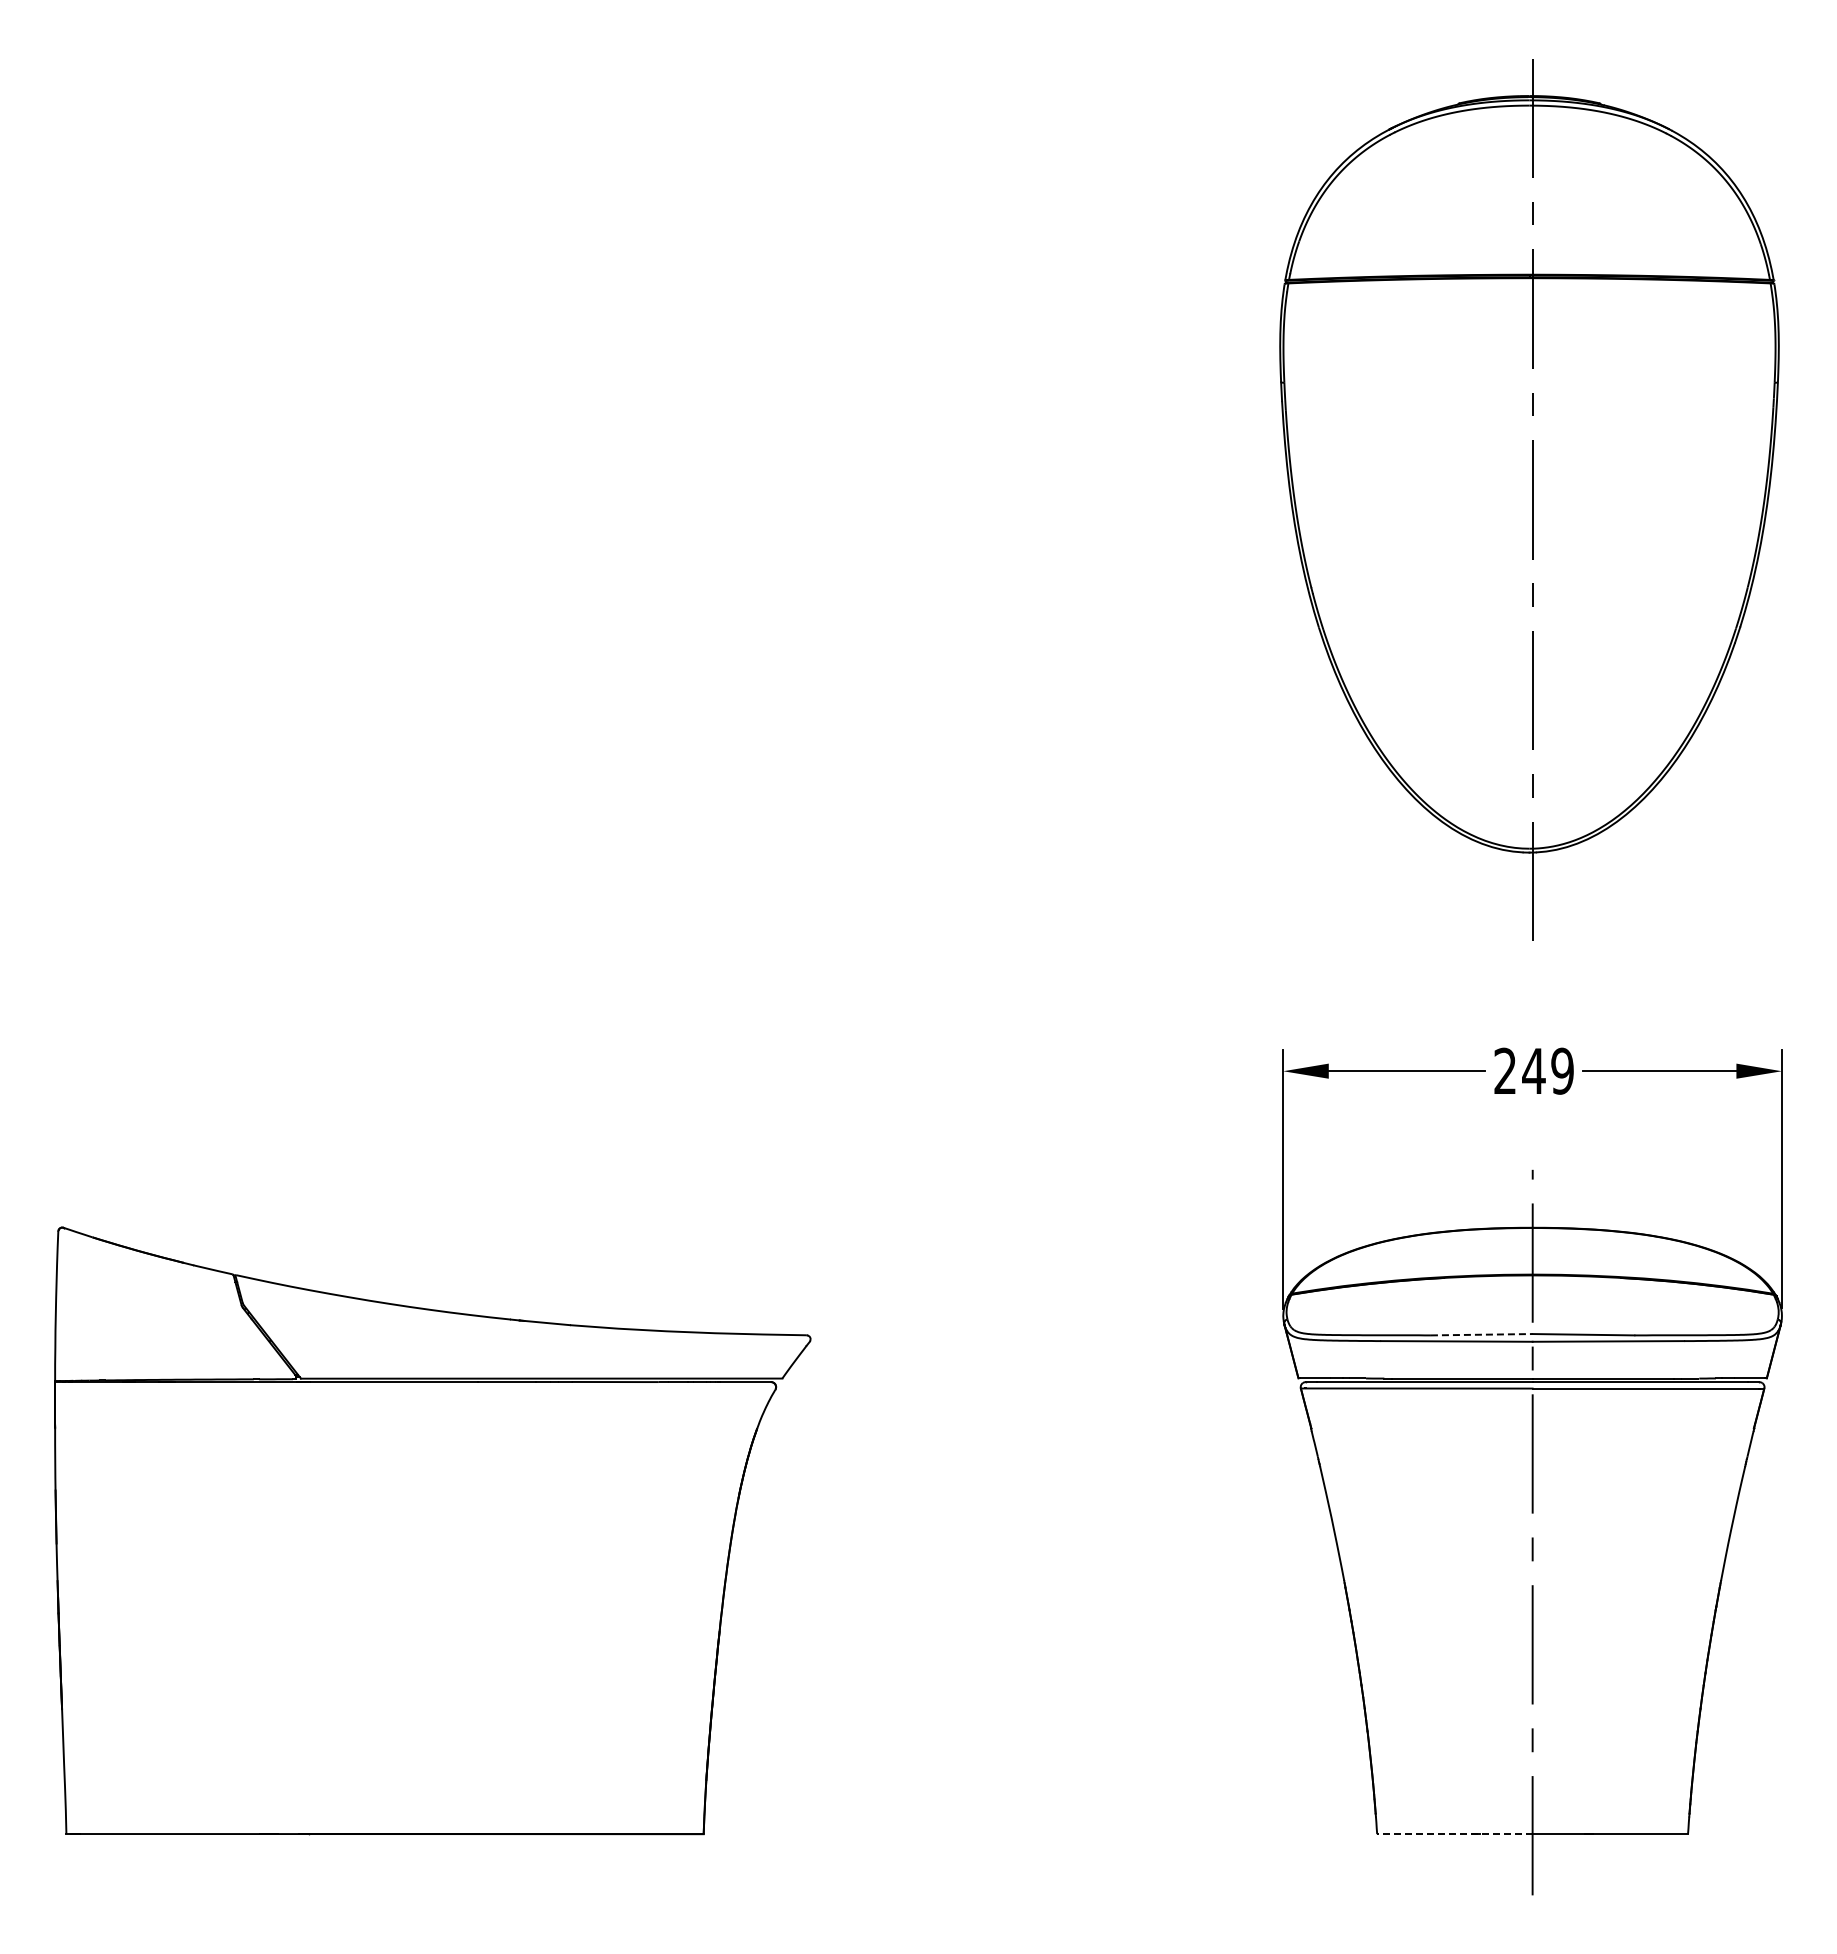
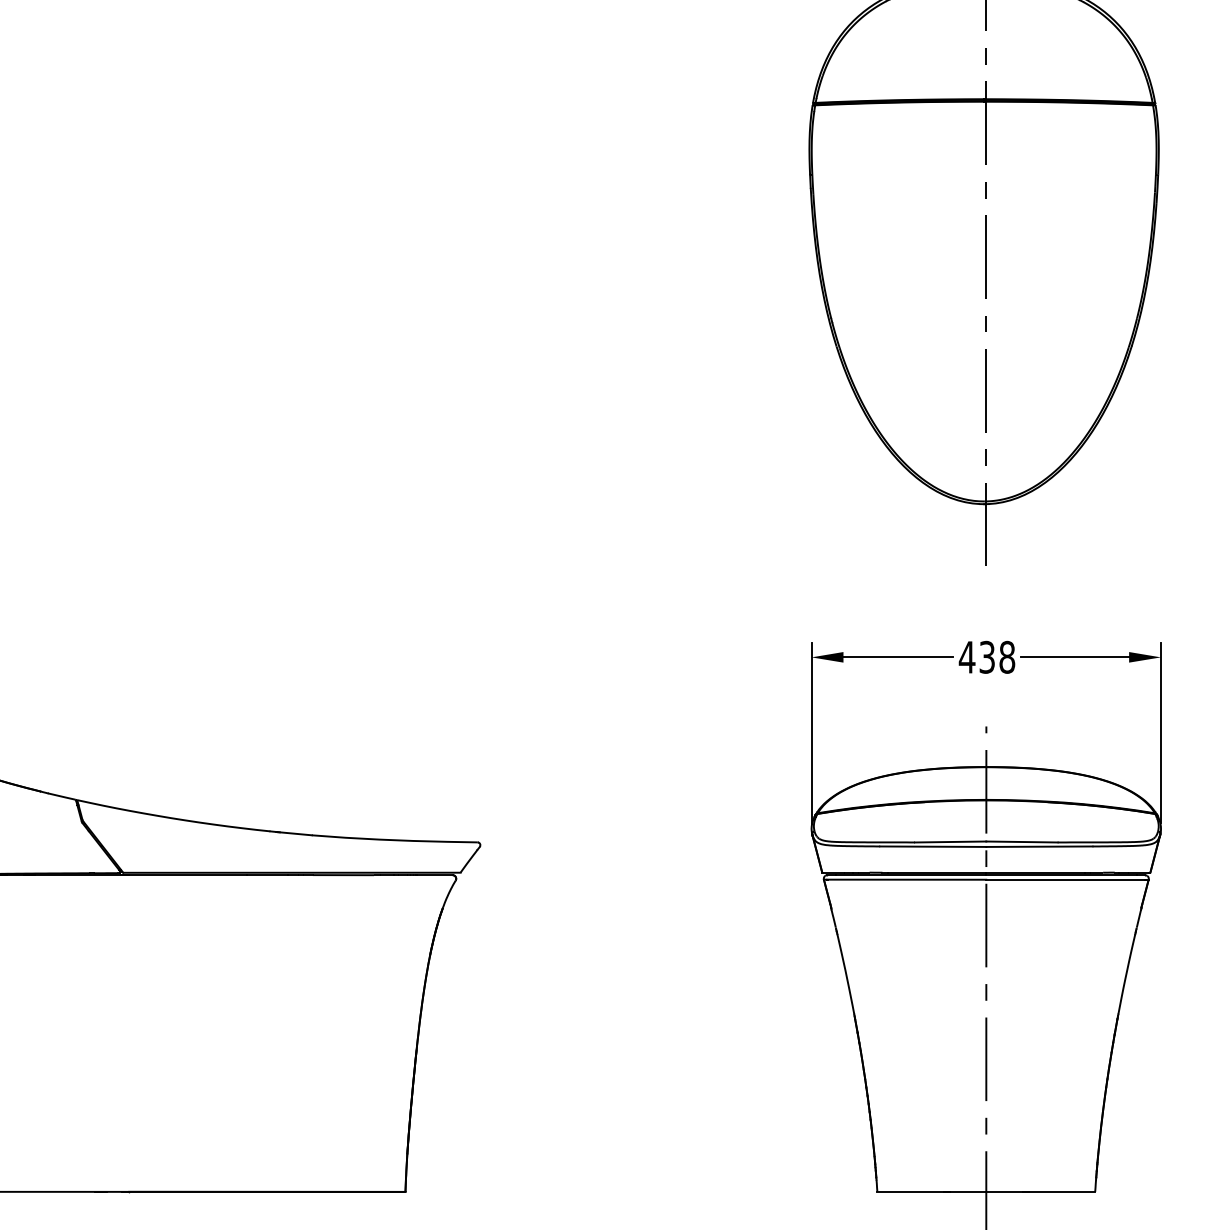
text: (1533, 1070) -> (986, 656), 249 -> 438
line: (1481, 1334) -> (950, 841), dashed -> solid
line: (1454, 1834) -> (931, 1192), dashed -> solid

